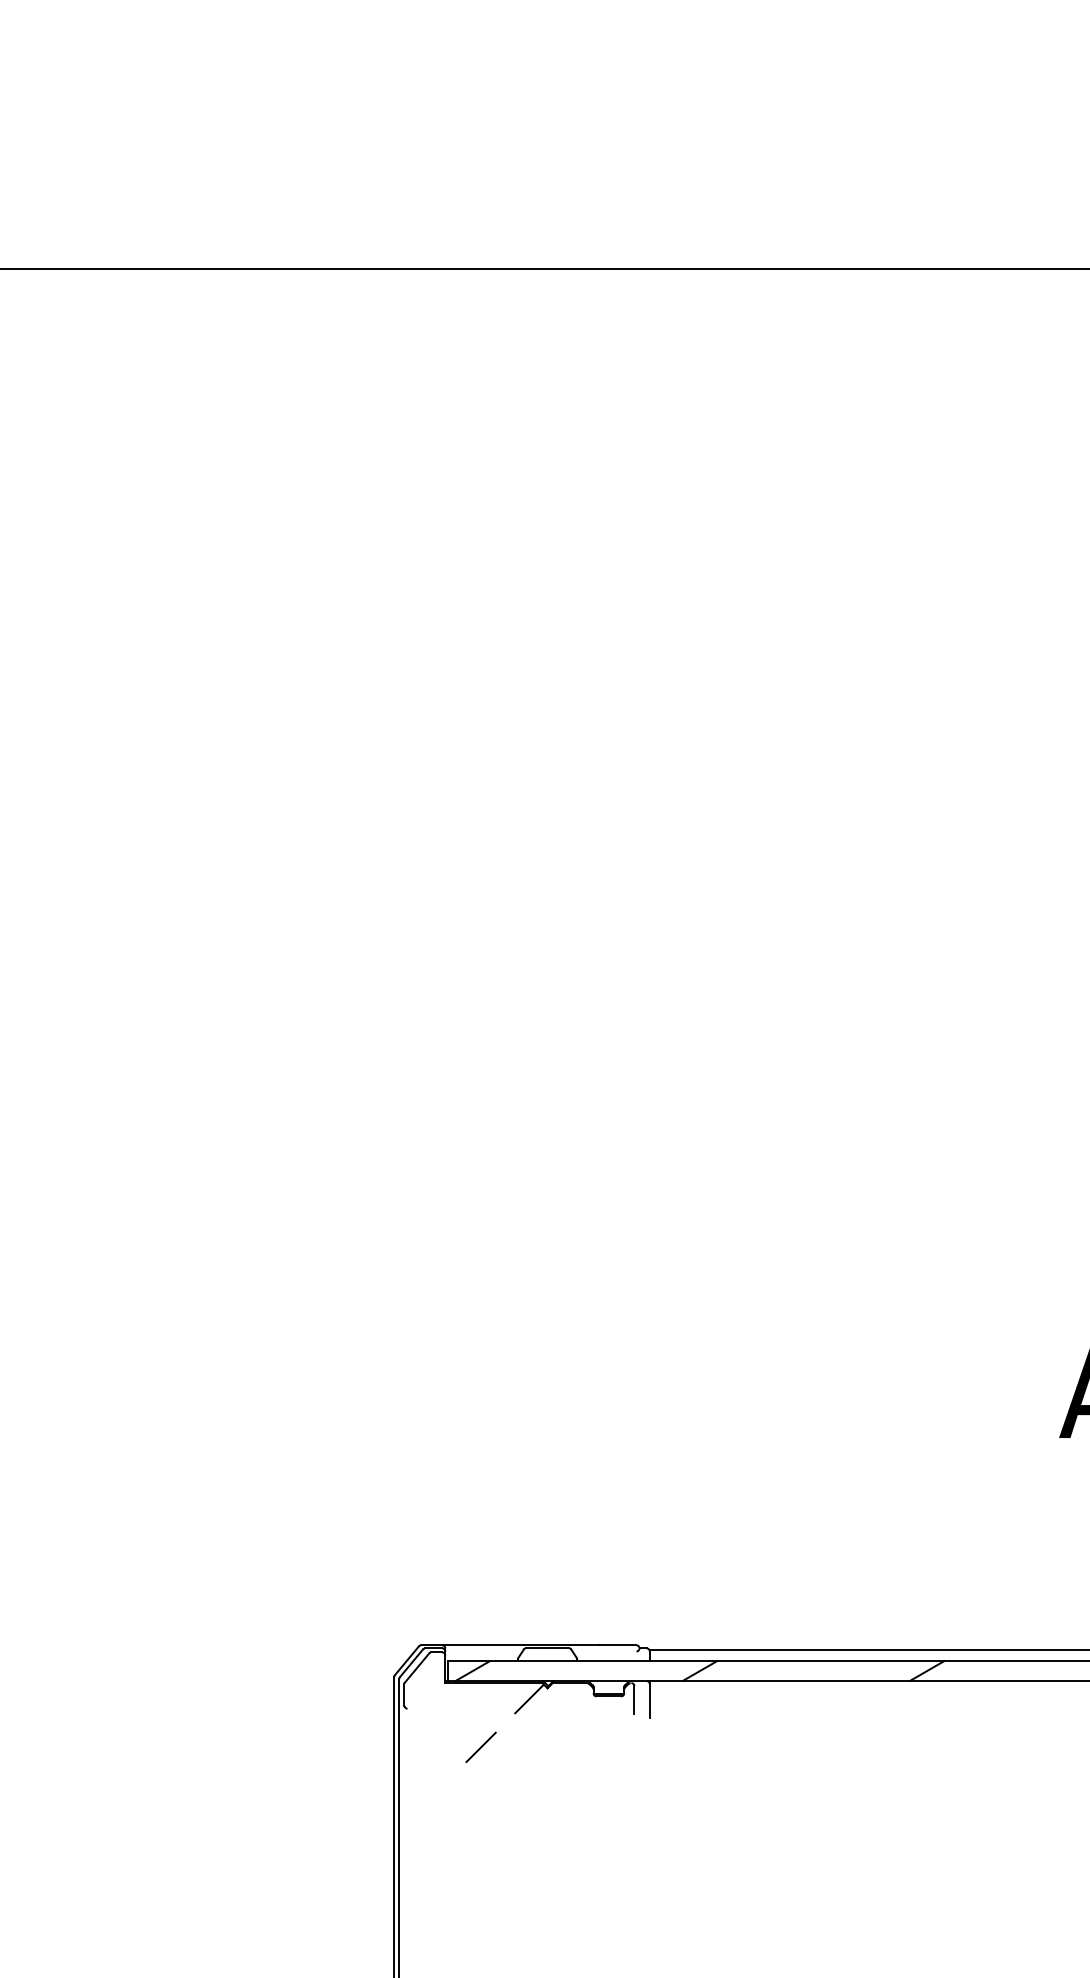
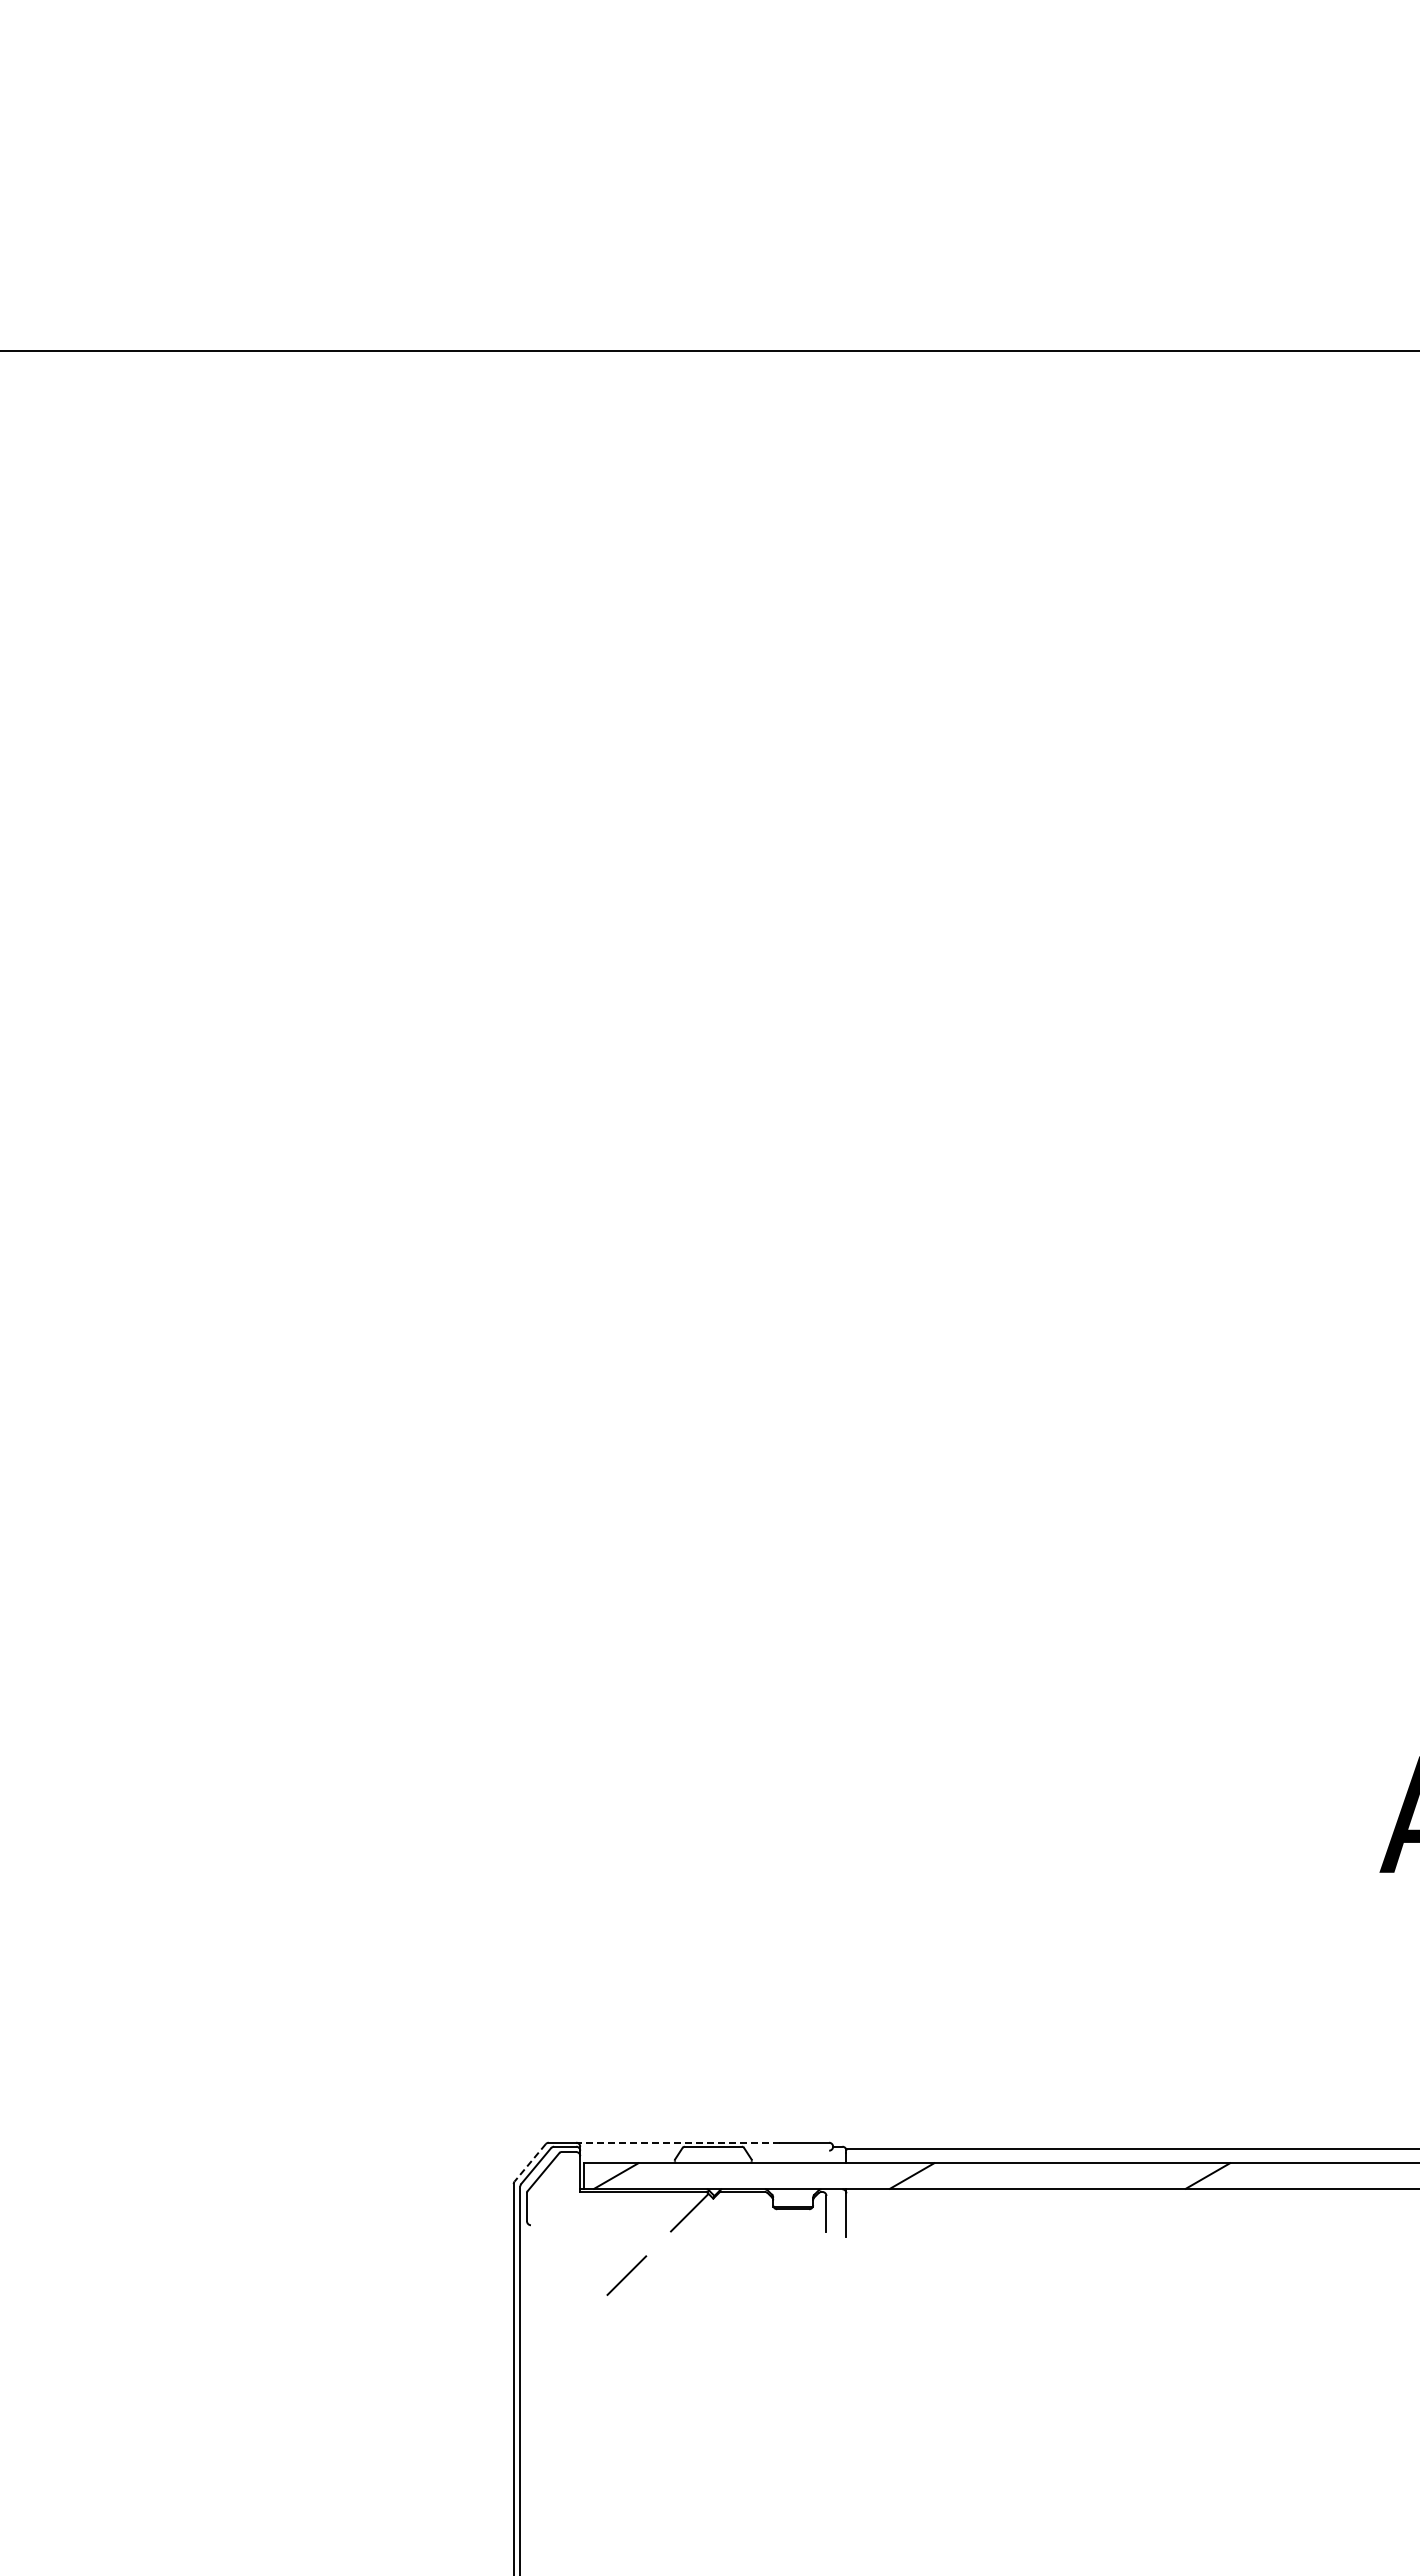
line: (520, 1645) -> (678, 2142), solid -> dashed
line: (406, 1661) -> (529, 2163), solid -> dashed

